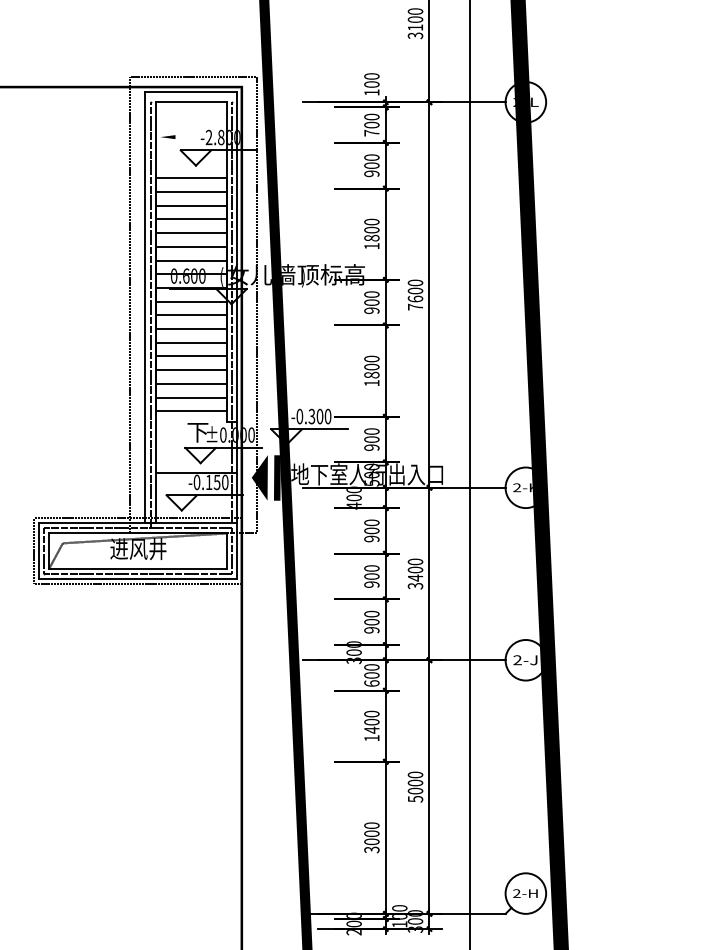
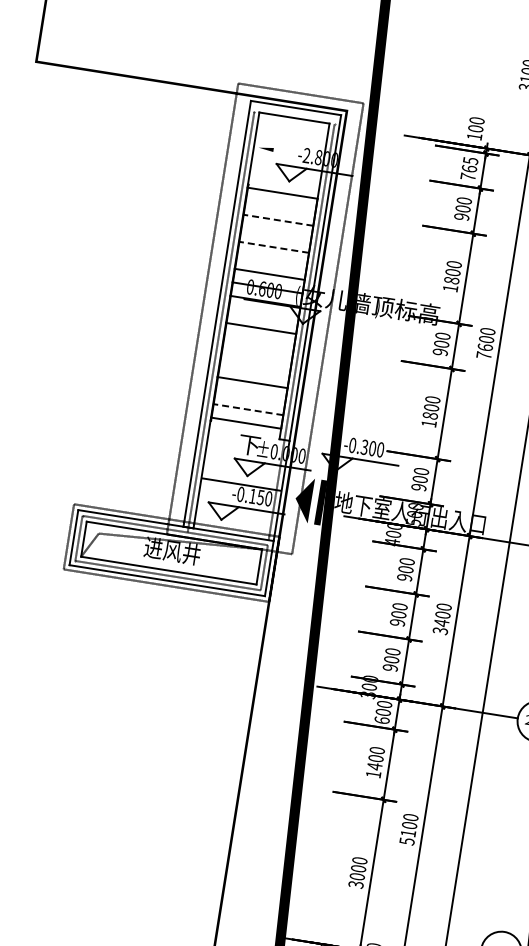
text: (371, 120) -> (469, 164), 700 -> 765
line: (190, 192) -> (279, 207), removed
line: (191, 205) -> (278, 220), solid -> dashed
line: (190, 219) -> (275, 233), removed
line: (191, 233) -> (274, 247), solid -> dashed
line: (190, 246) -> (271, 260), removed
line: (190, 301) -> (262, 314), removed
line: (190, 329) -> (258, 342), removed
line: (190, 342) -> (256, 355), removed
line: (190, 356) -> (254, 369), removed
line: (190, 383) -> (249, 395), removed
line: (191, 397) -> (248, 409), solid -> dashed
text: (415, 790) -> (408, 832), 5000 -> 5100

